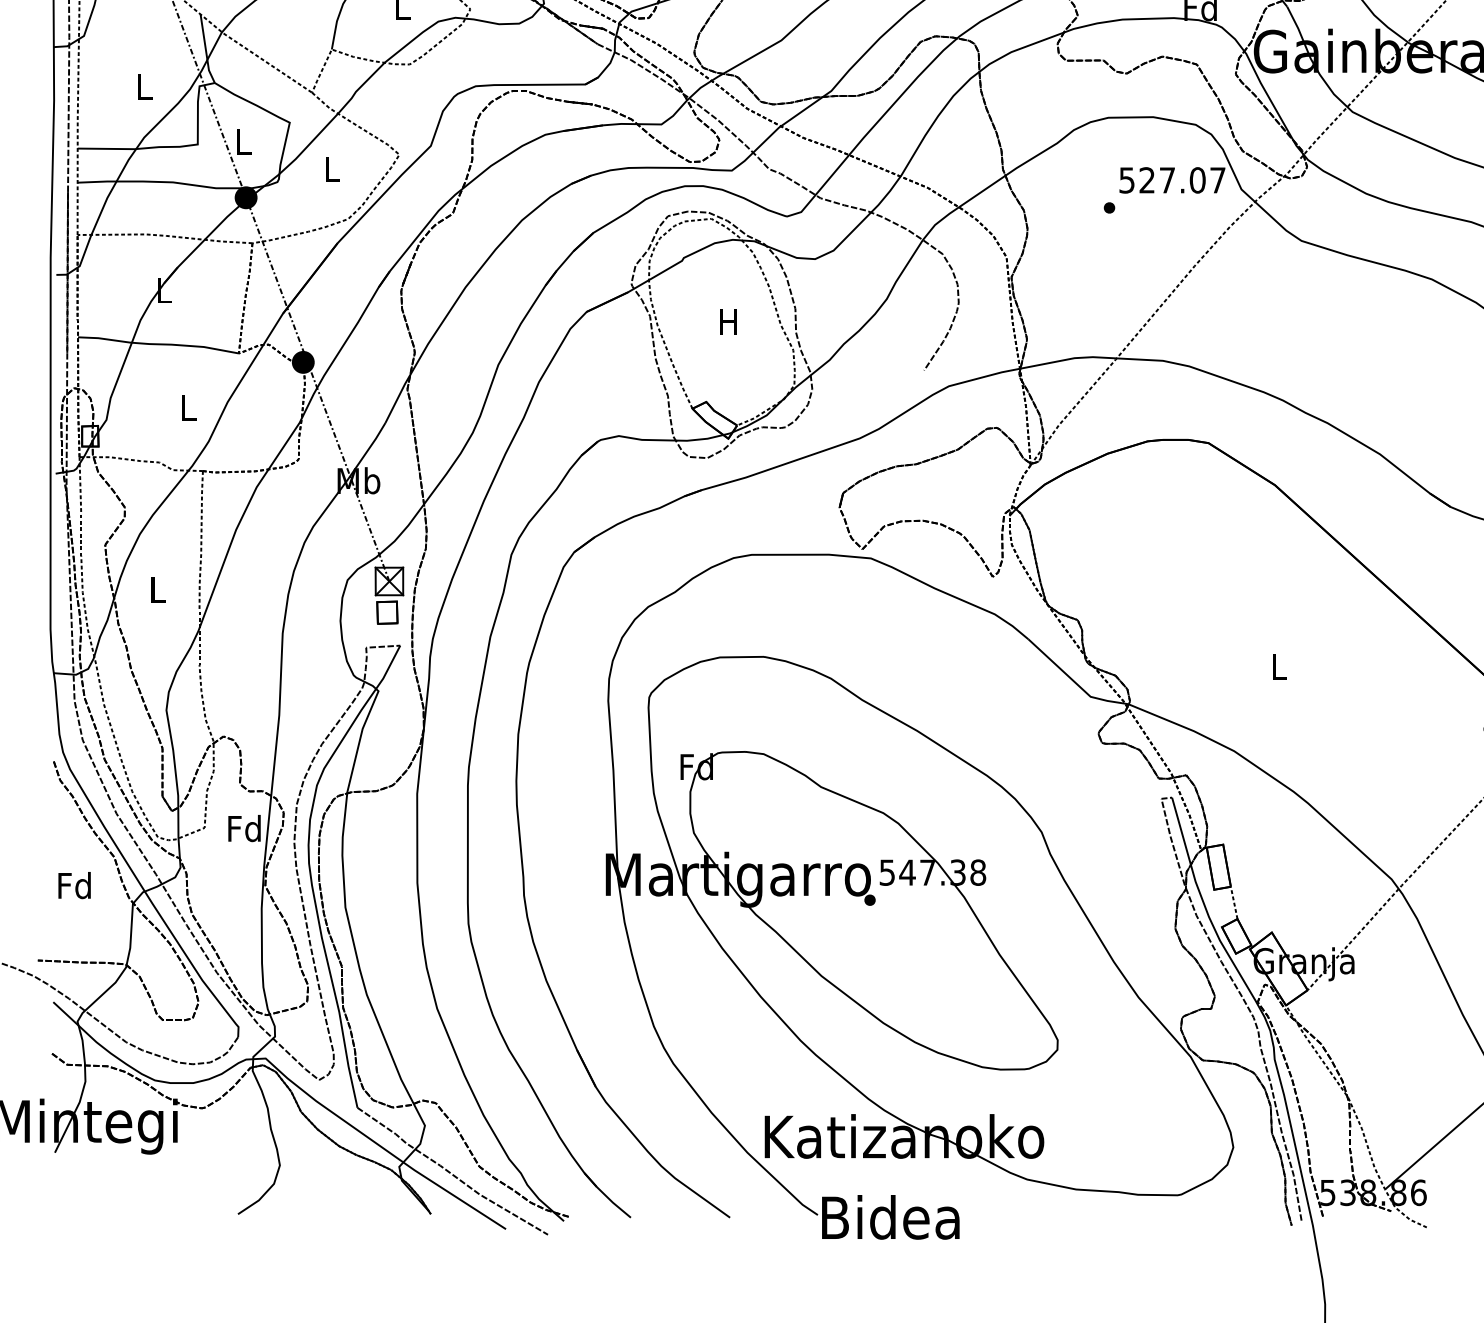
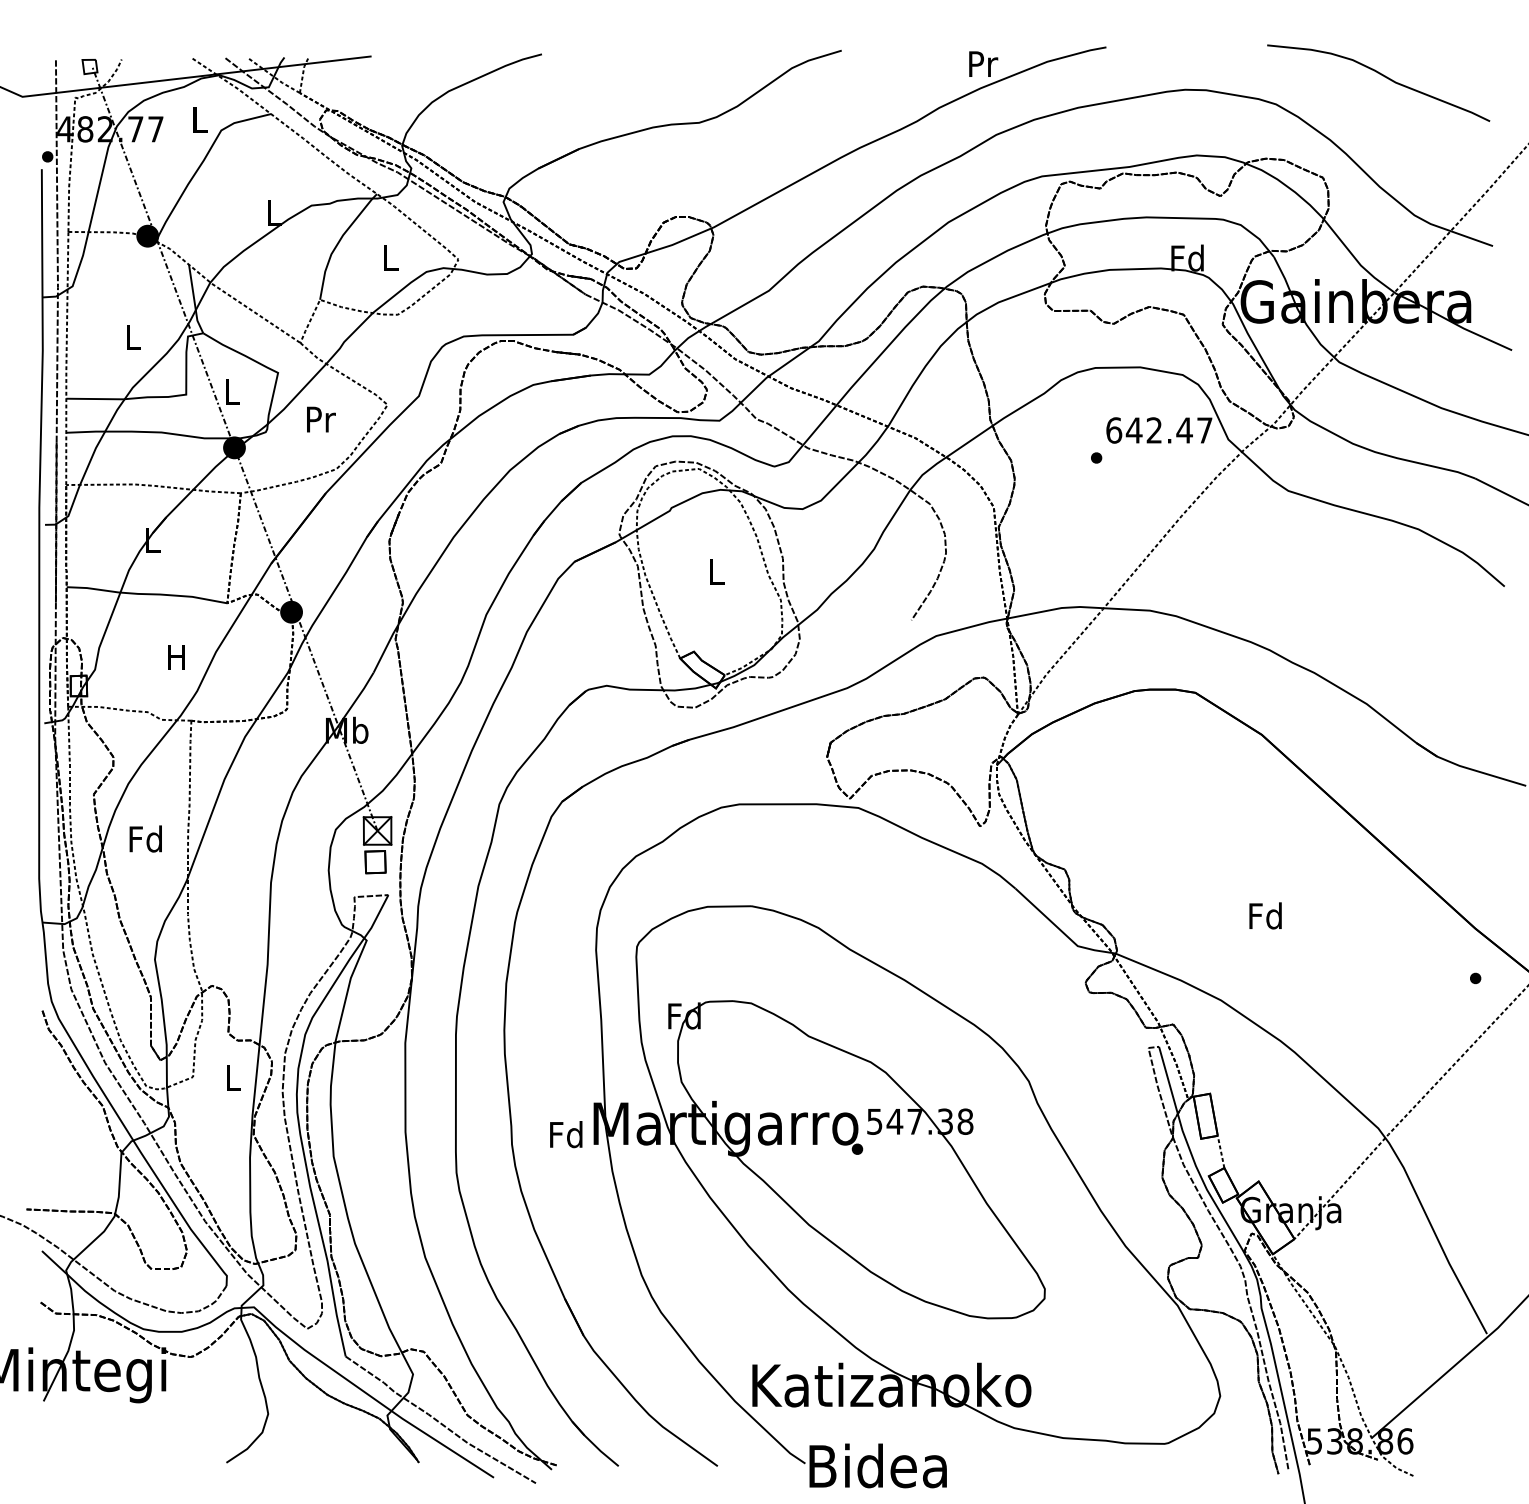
text: (333, 169) -> (321, 419), L -> Pr
text: (1162, 180) -> (1149, 430), 527.07 -> 642.47
text: (727, 321) -> (715, 571), H -> L
text: (188, 407) -> (176, 657), L -> H
text: (156, 589) -> (145, 838), L -> Fd
text: (1278, 666) -> (1265, 915), L -> Fd
text: (244, 828) -> (232, 1077), Fd -> L
text: (74, 885) -> (566, 1134), moved

